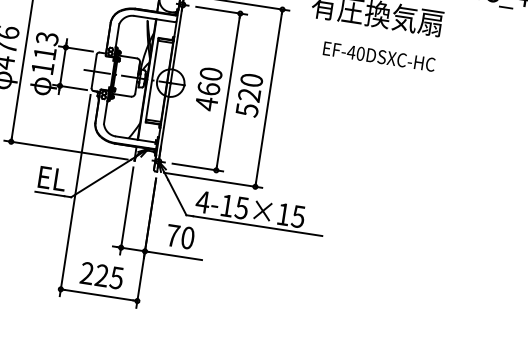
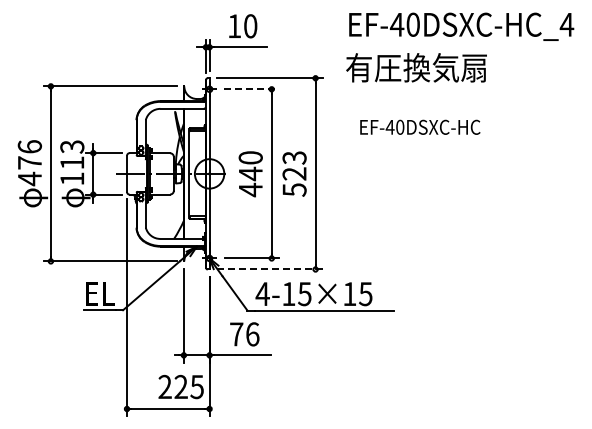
line: (222, 11) -> (252, 89), solid -> dashed
text: (379, 55) -> (420, 126), moved
text: (251, 80) -> (294, 157), 520 -> 523
text: (208, 88) -> (250, 173), 460 -> 440
line: (212, 180) -> (269, 269), solid -> dashed
text: (187, 238) -> (252, 334), 70 -> 76
text: (101, 276) -> (180, 387), moved

